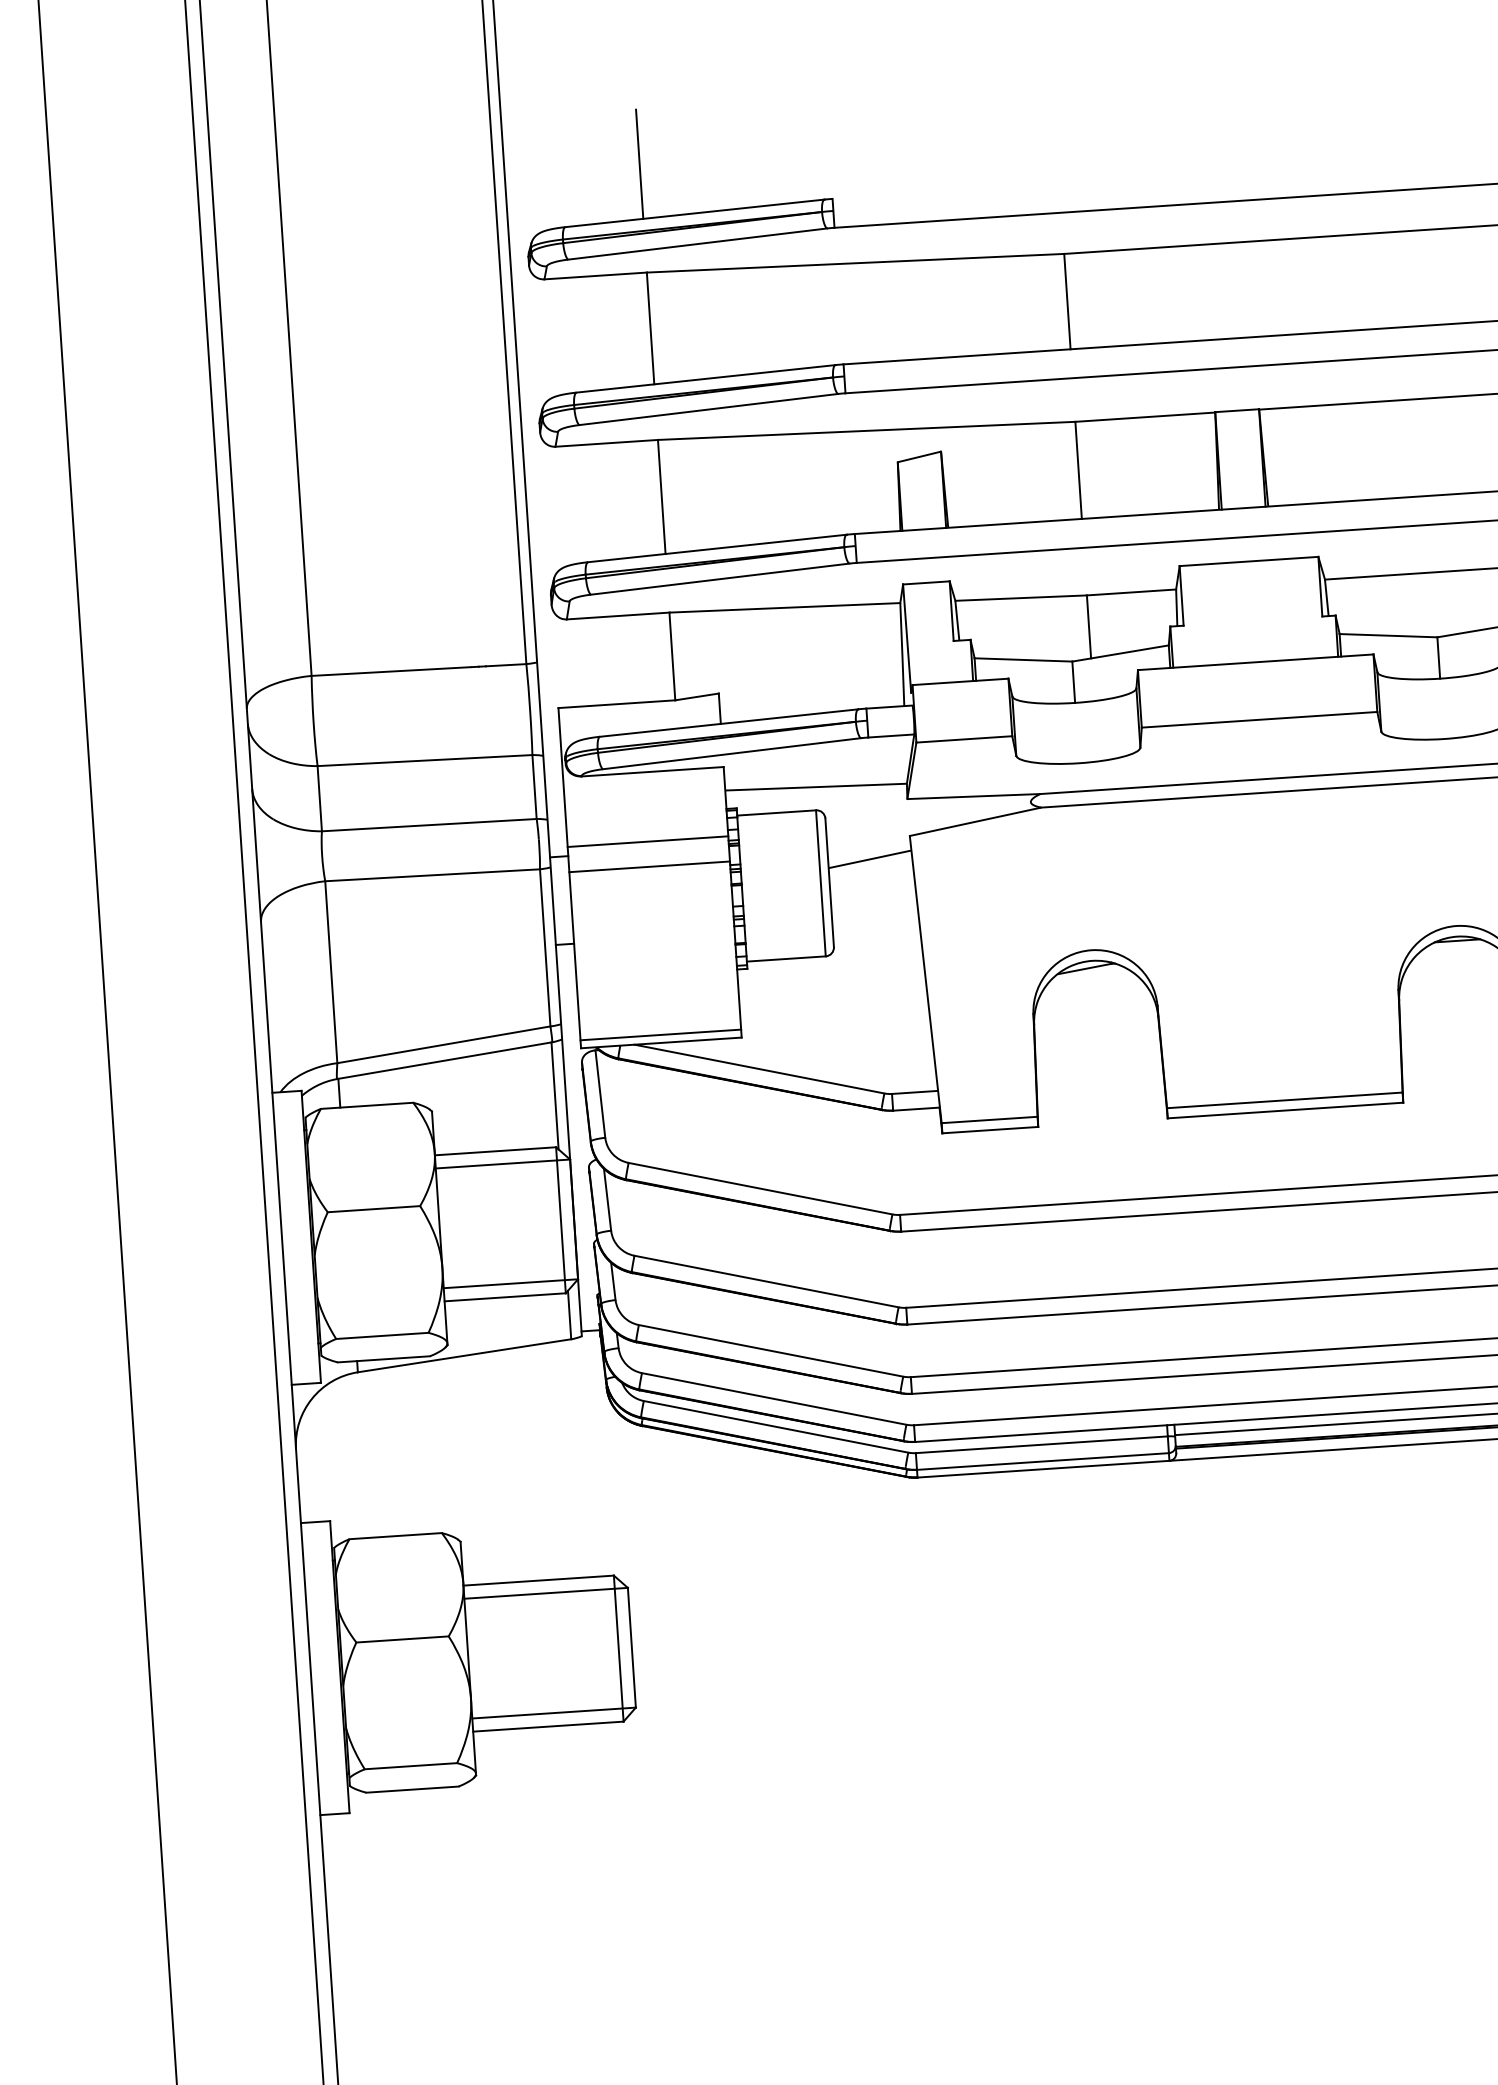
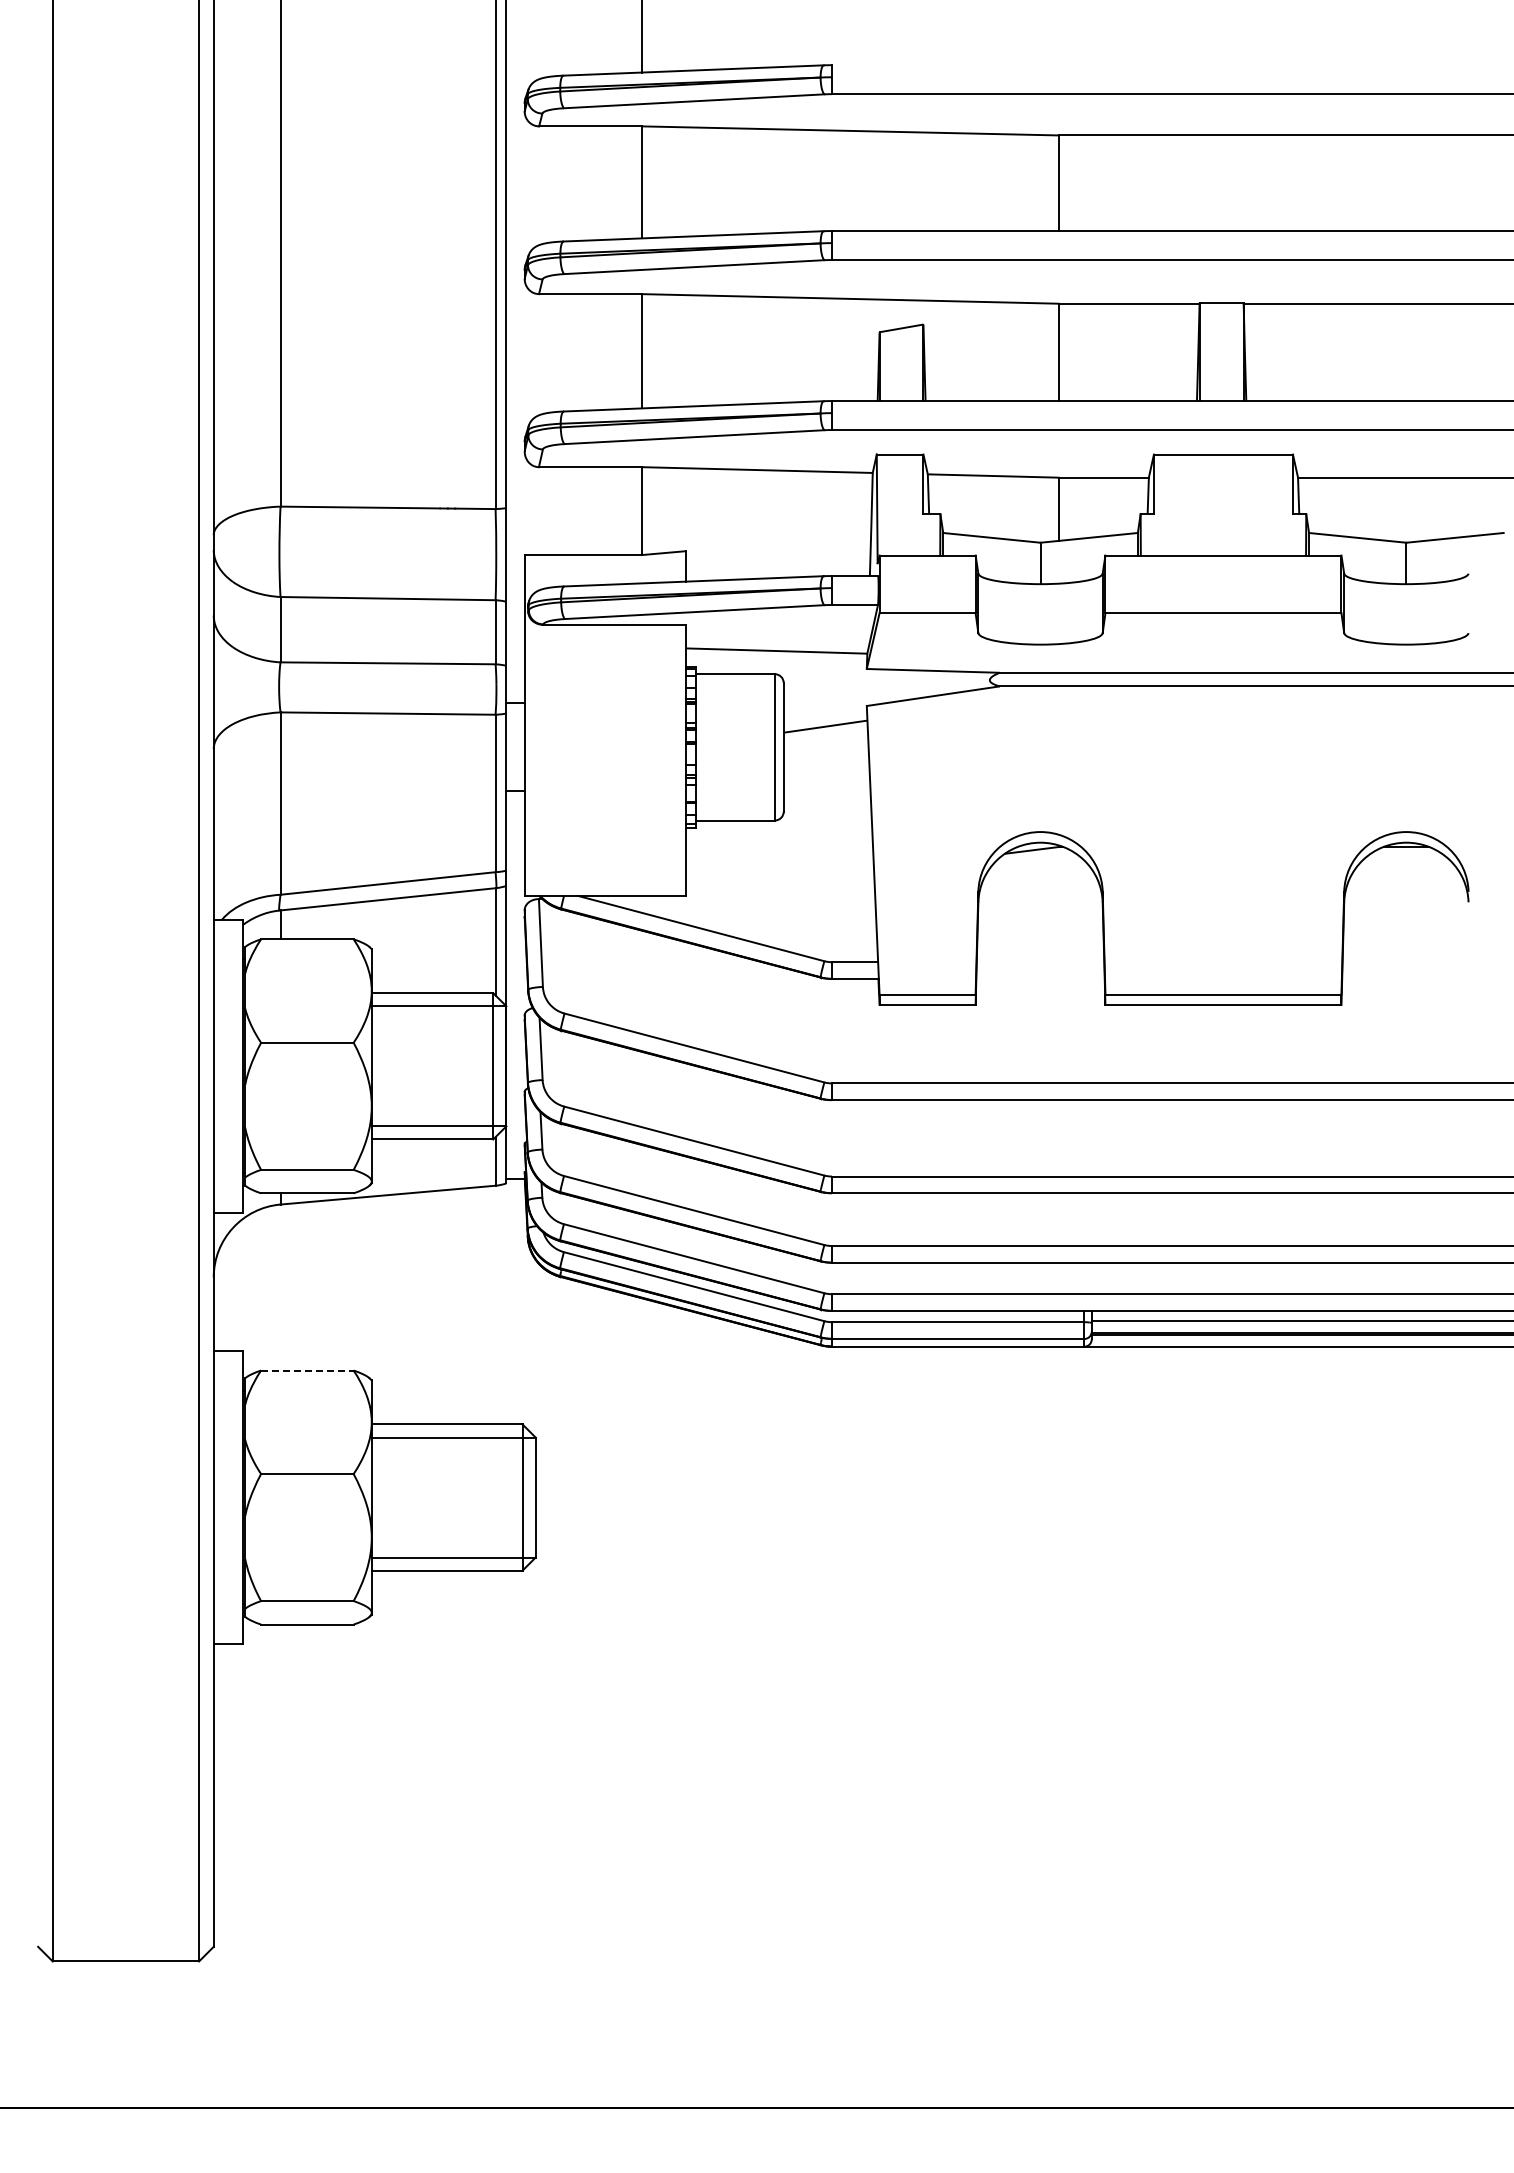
line: (647, 841) -> (604, 694), removed
line: (648, 866) -> (604, 719), removed
line: (660, 1035) -> (604, 888), removed
line: (395, 1536) -> (307, 1370), solid -> dashed

